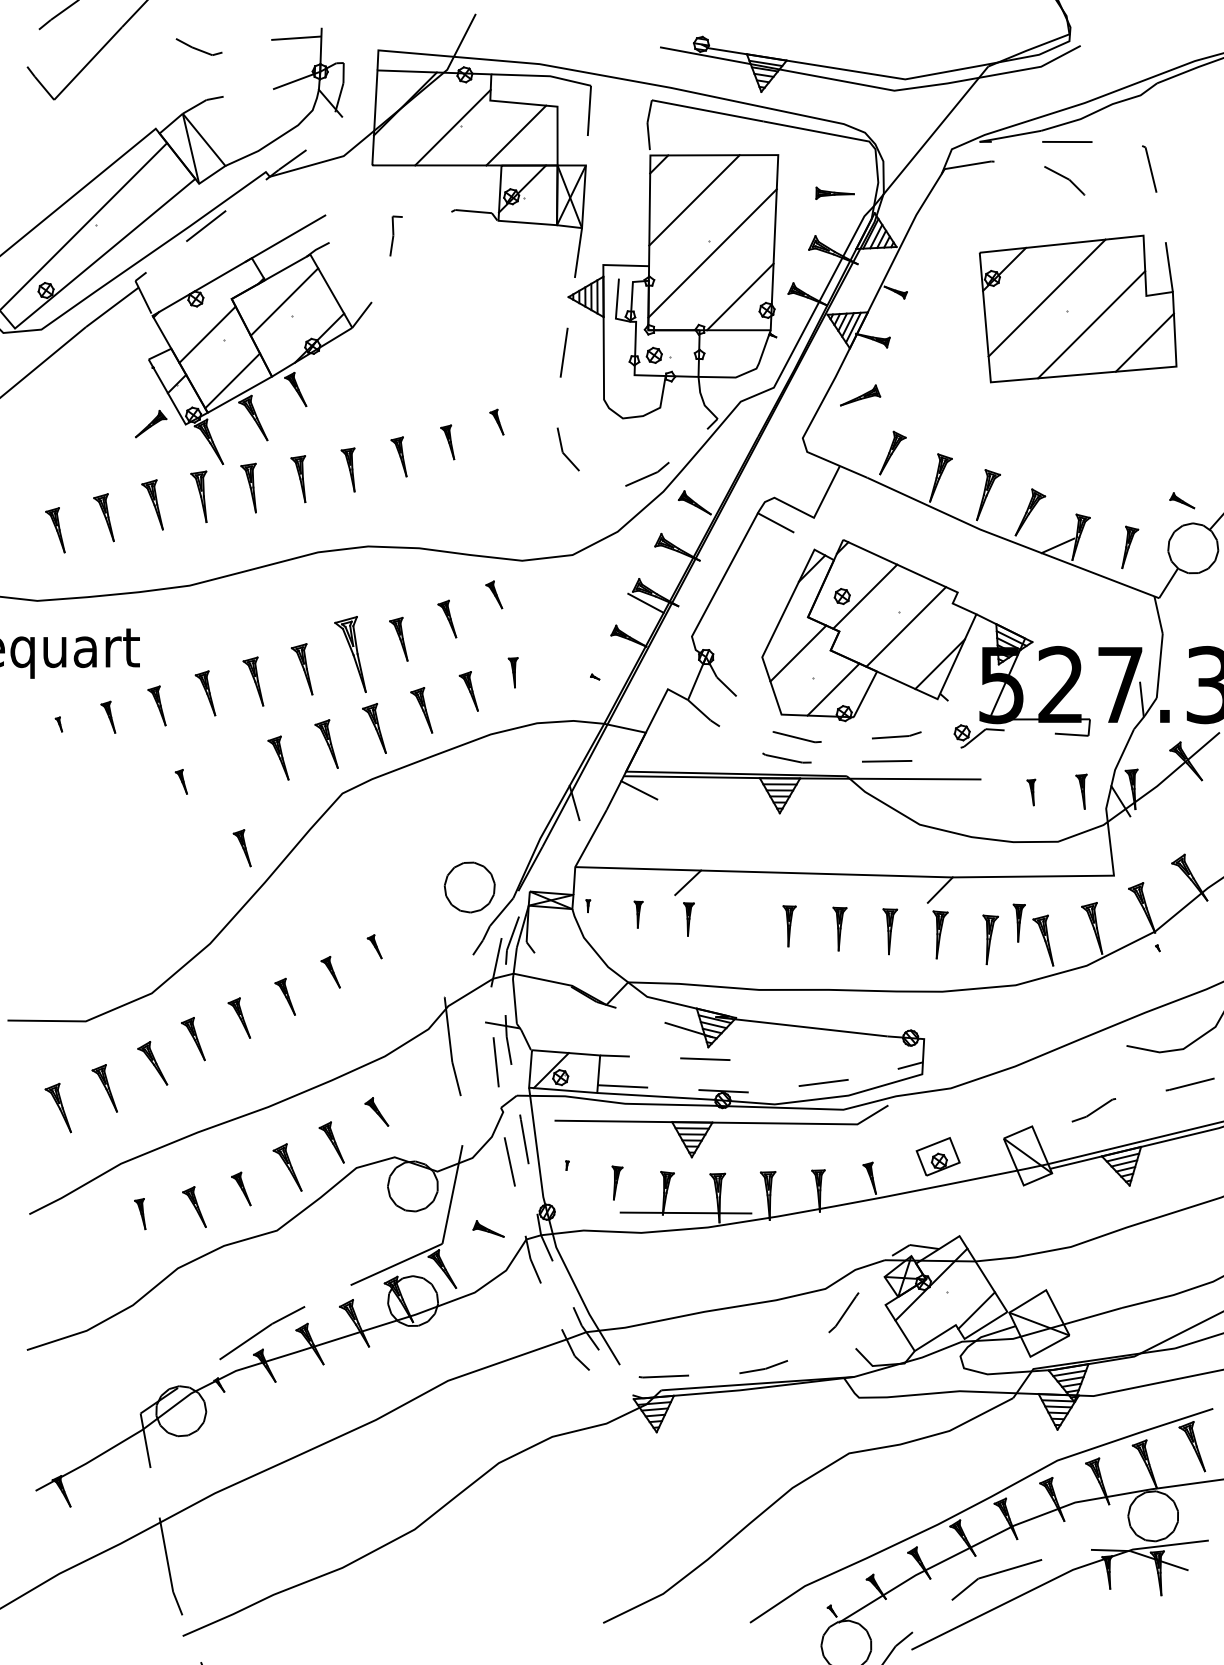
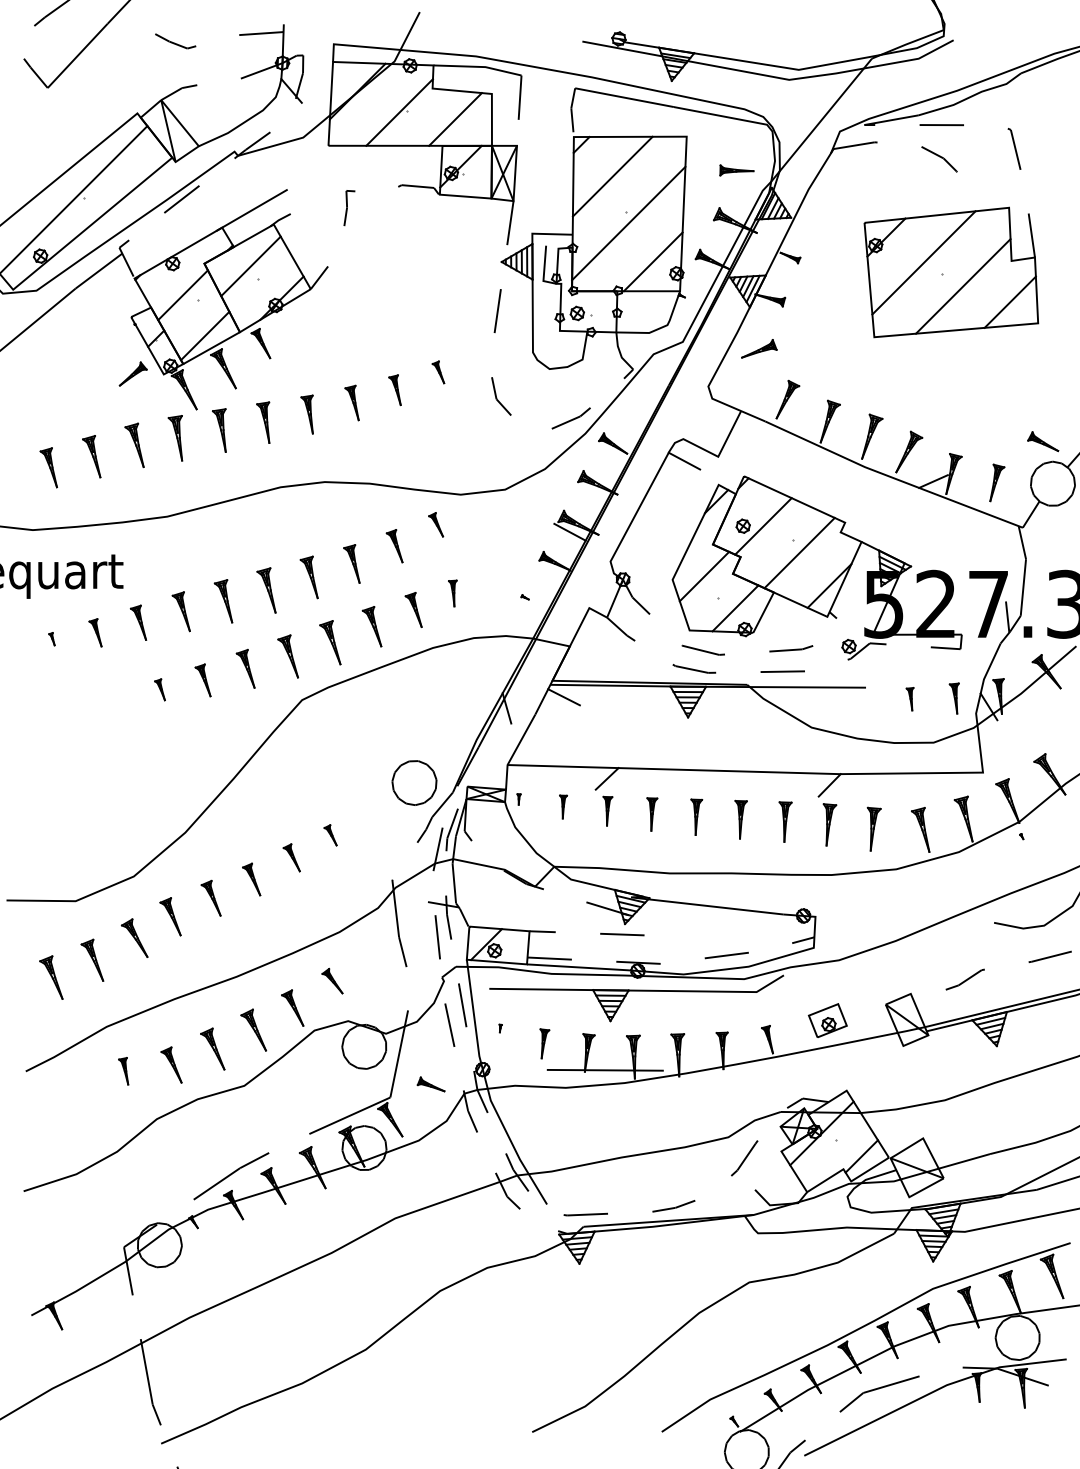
part: (1182, 500) -> (1043, 441), size x1.43
part: (350, 654) -> (309, 577), size x0.62
part: (241, 848) -> (202, 680), moved
part: (1018, 922) -> (651, 813), moved
part: (241, 1188) -> (213, 1048), size x1.43

